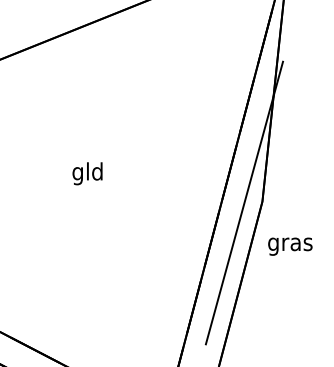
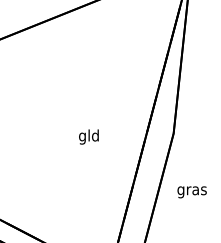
text: (86, 172) -> (88, 136), moved
line: (244, 201) -> (161, 133), removed
text: (289, 246) -> (191, 192), moved

